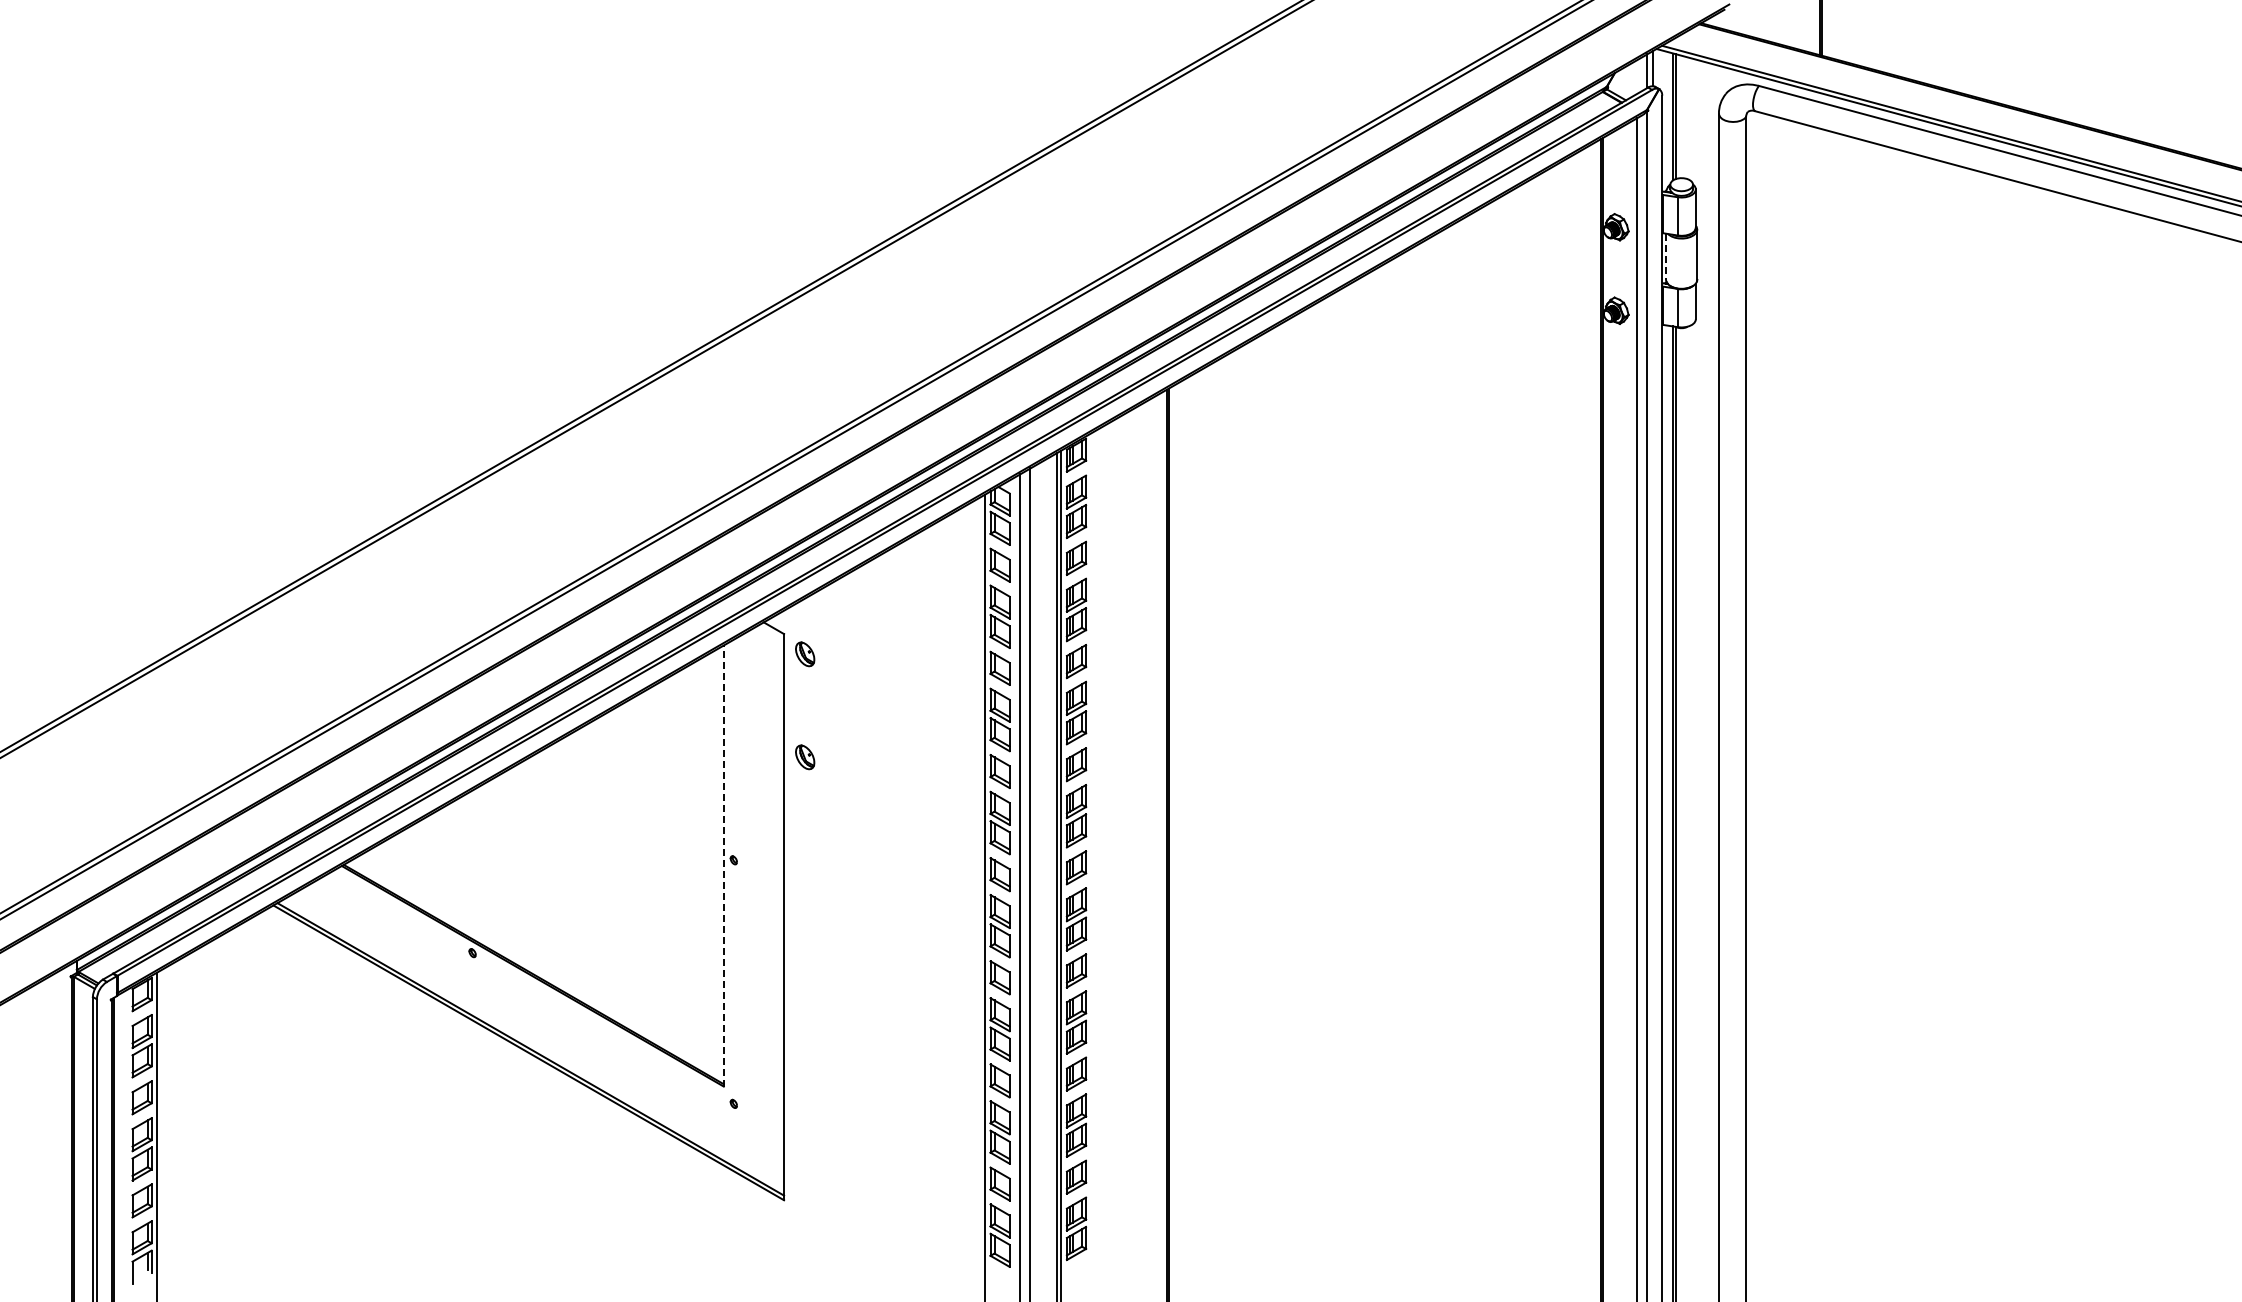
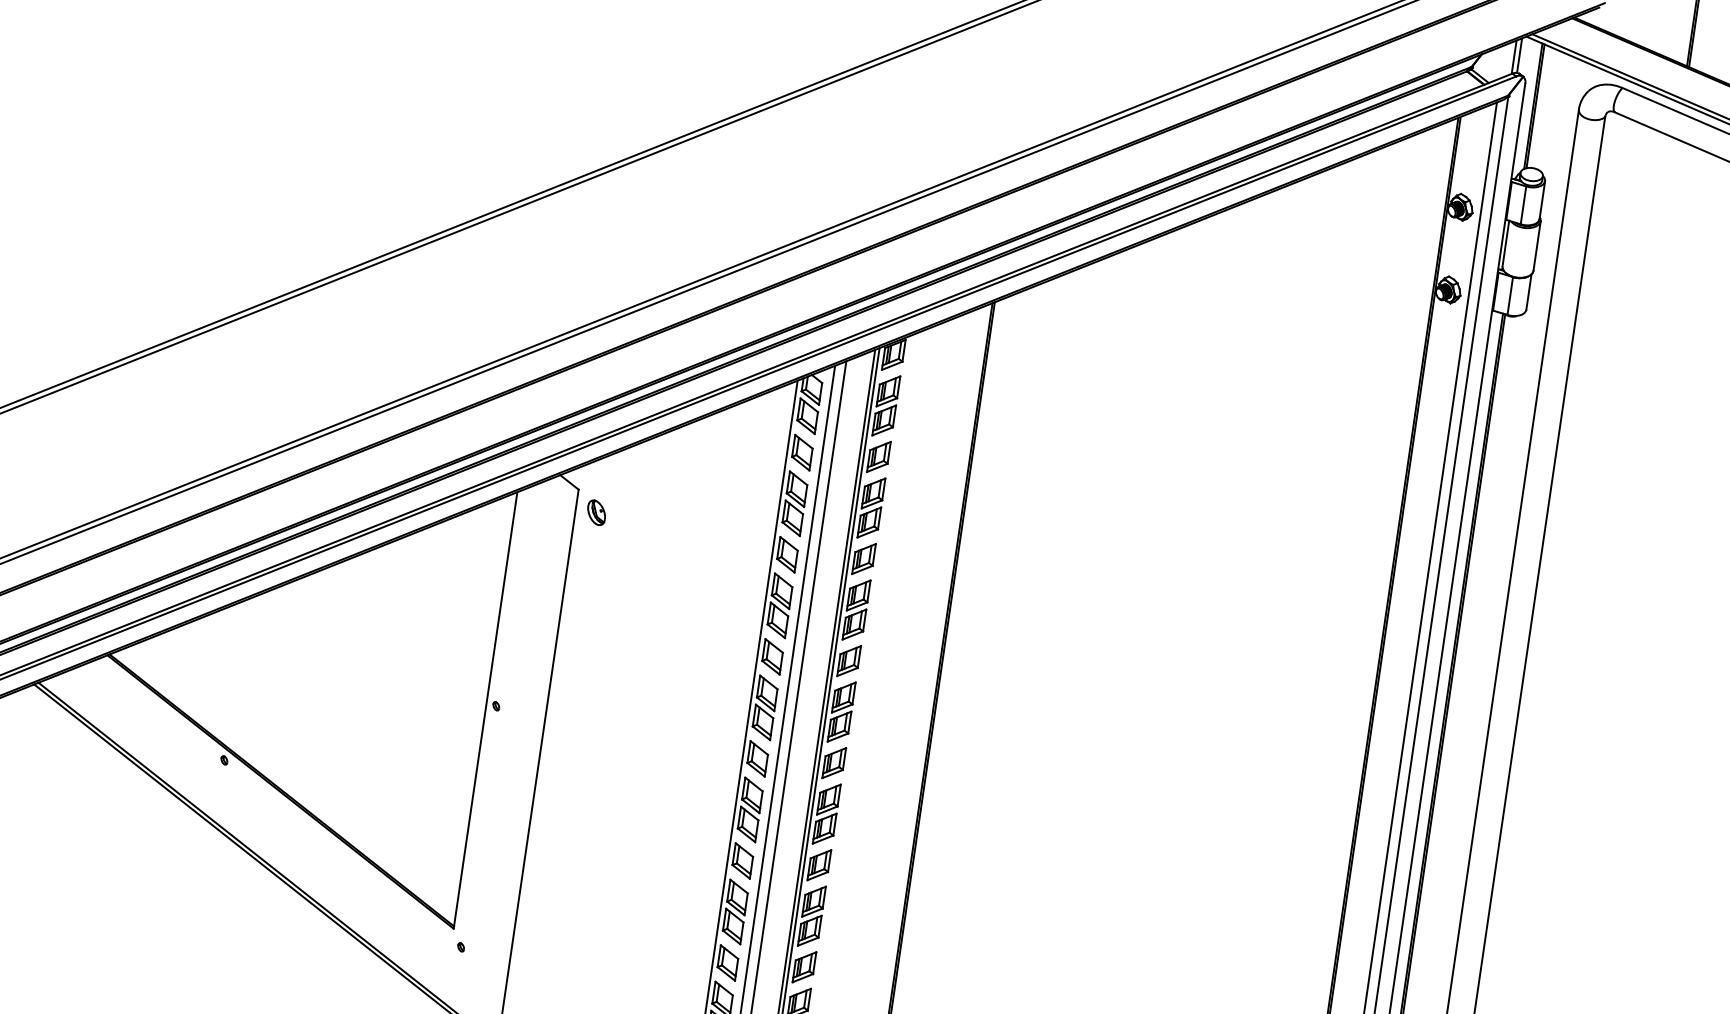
line: (1666, 257) -> (1506, 244), dashed -> solid
part: (805, 757) -> (582, 614), removed
line: (723, 866) -> (485, 710), dashed -> solid

